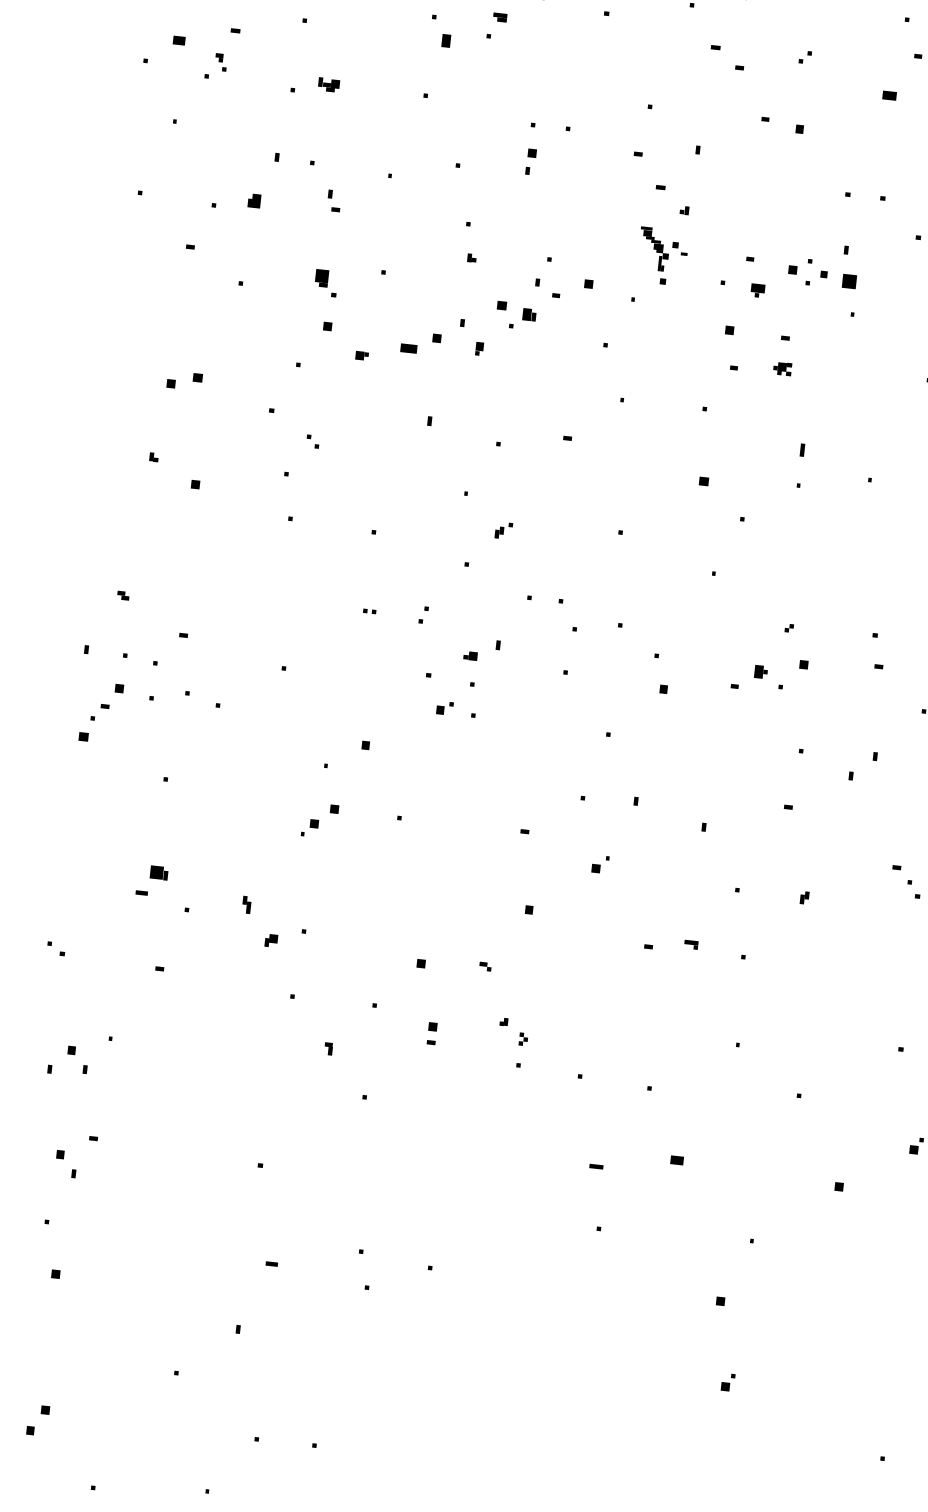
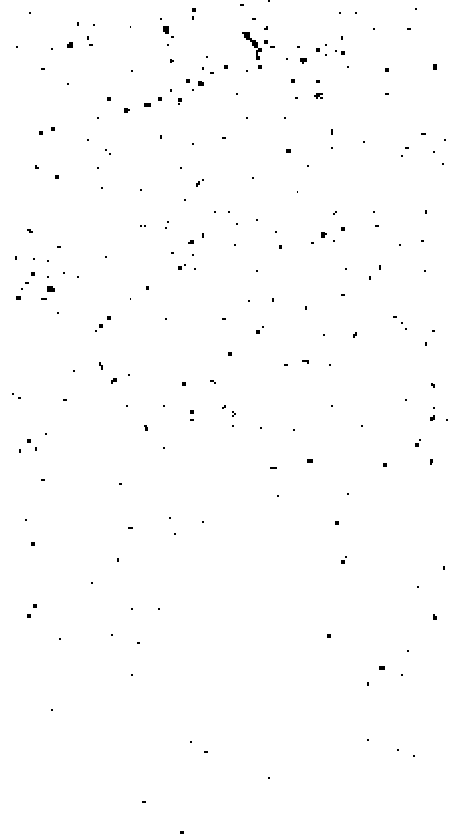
part: (332, 198) -> (89, 40), moved
part: (662, 256) -> (258, 50), size x1.43
part: (838, 280) -> (339, 52), size x0.62
part: (326, 281) -> (168, 31), moved
part: (318, 819) -> (102, 323), moved
part: (151, 879) -> (47, 292), moved
part: (65, 1162) -> (31, 492), removed

